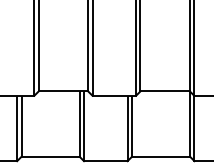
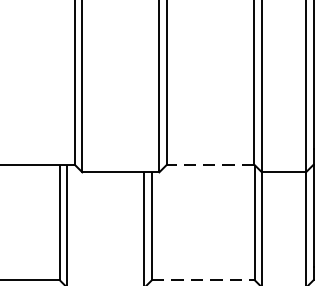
line: (165, 91) -> (211, 164), solid -> dashed
line: (161, 156) -> (204, 279), solid -> dashed

